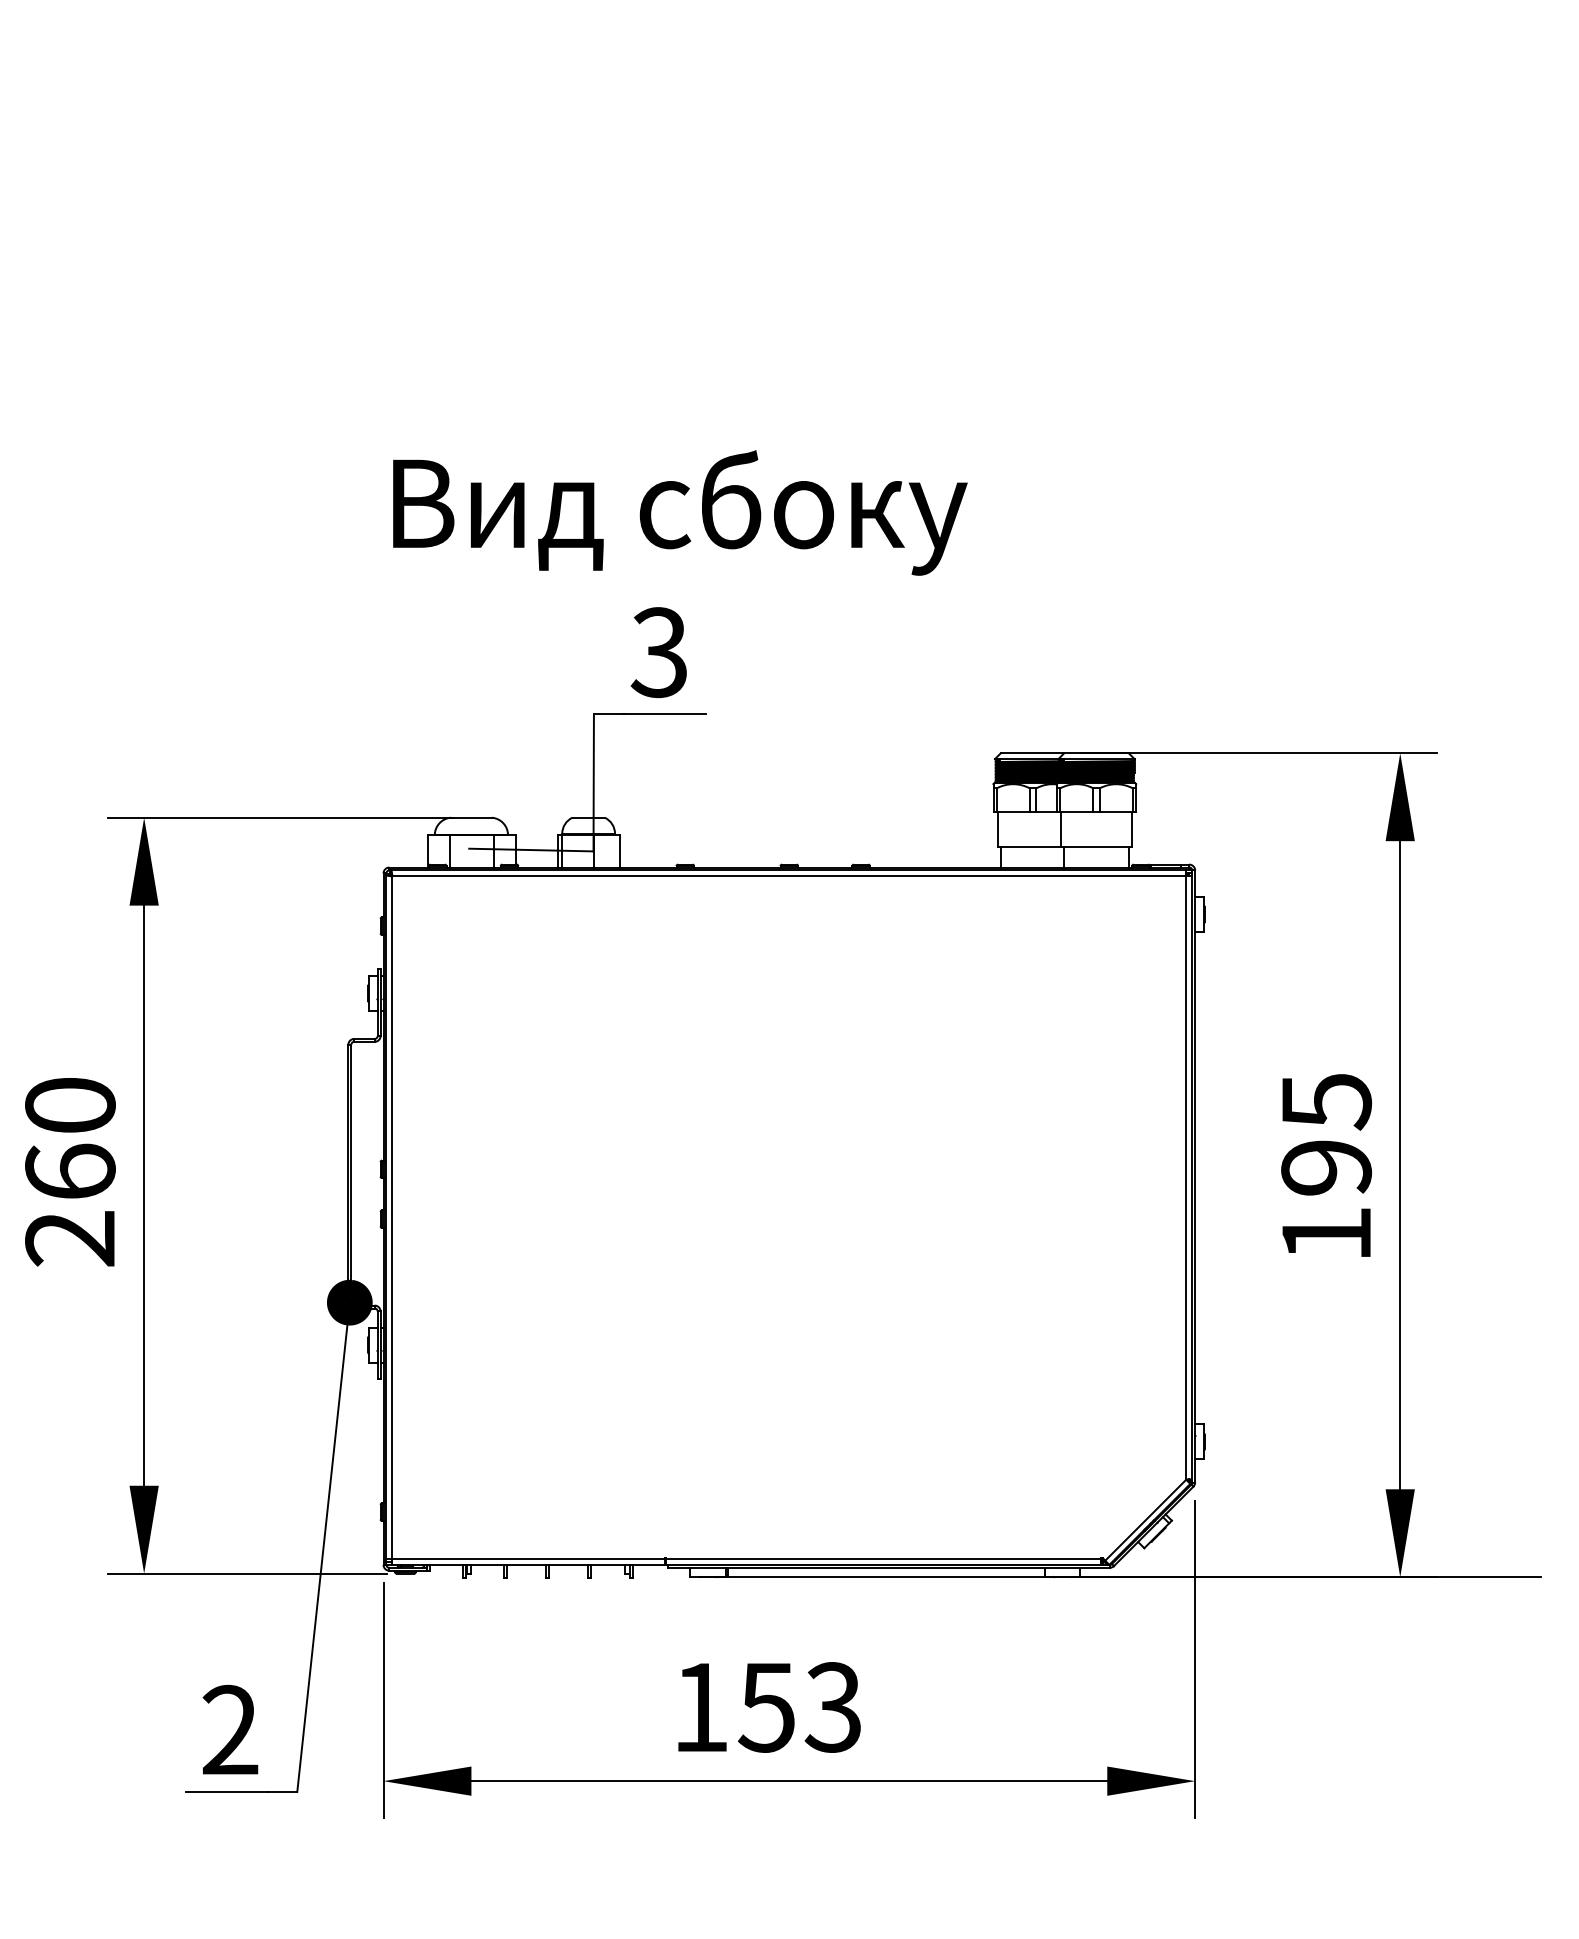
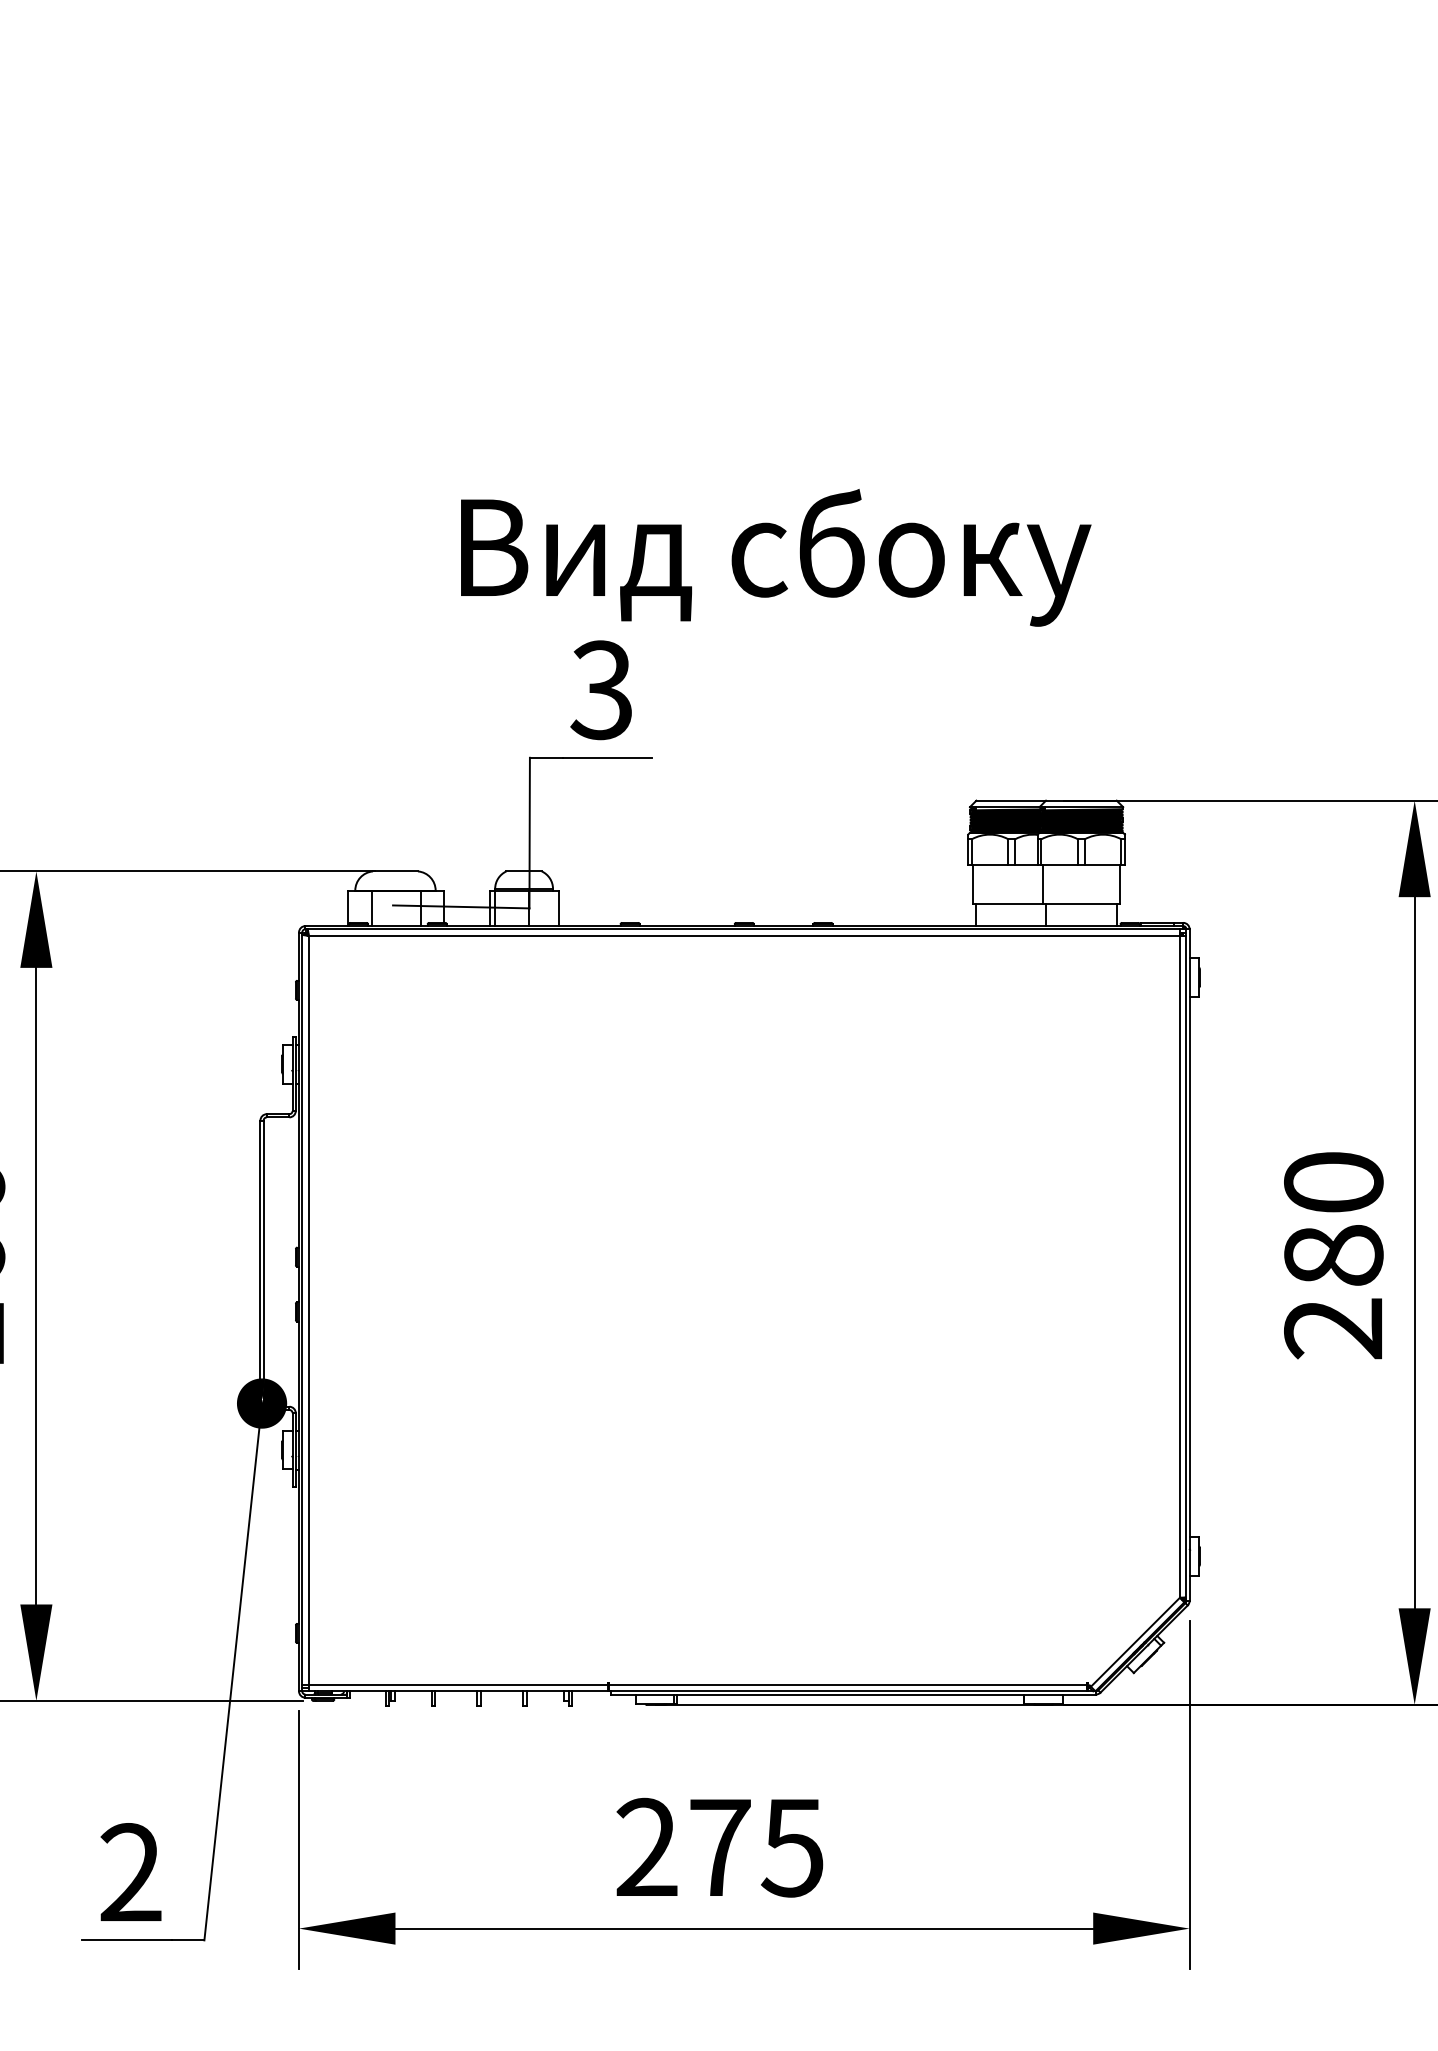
text: (680, 512) -> (776, 557), moved
text: (1326, 1167) -> (1333, 1255), 195 -> 280
text: (766, 1707) -> (719, 1847), 153 -> 275

